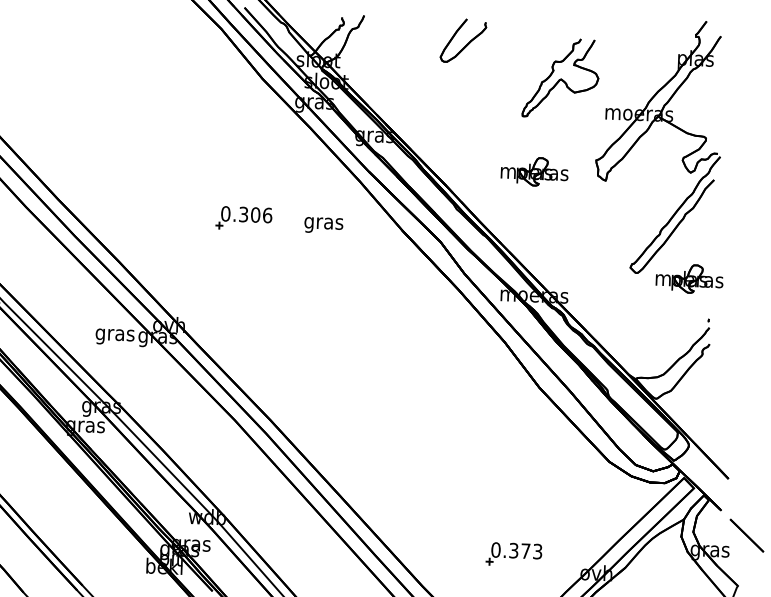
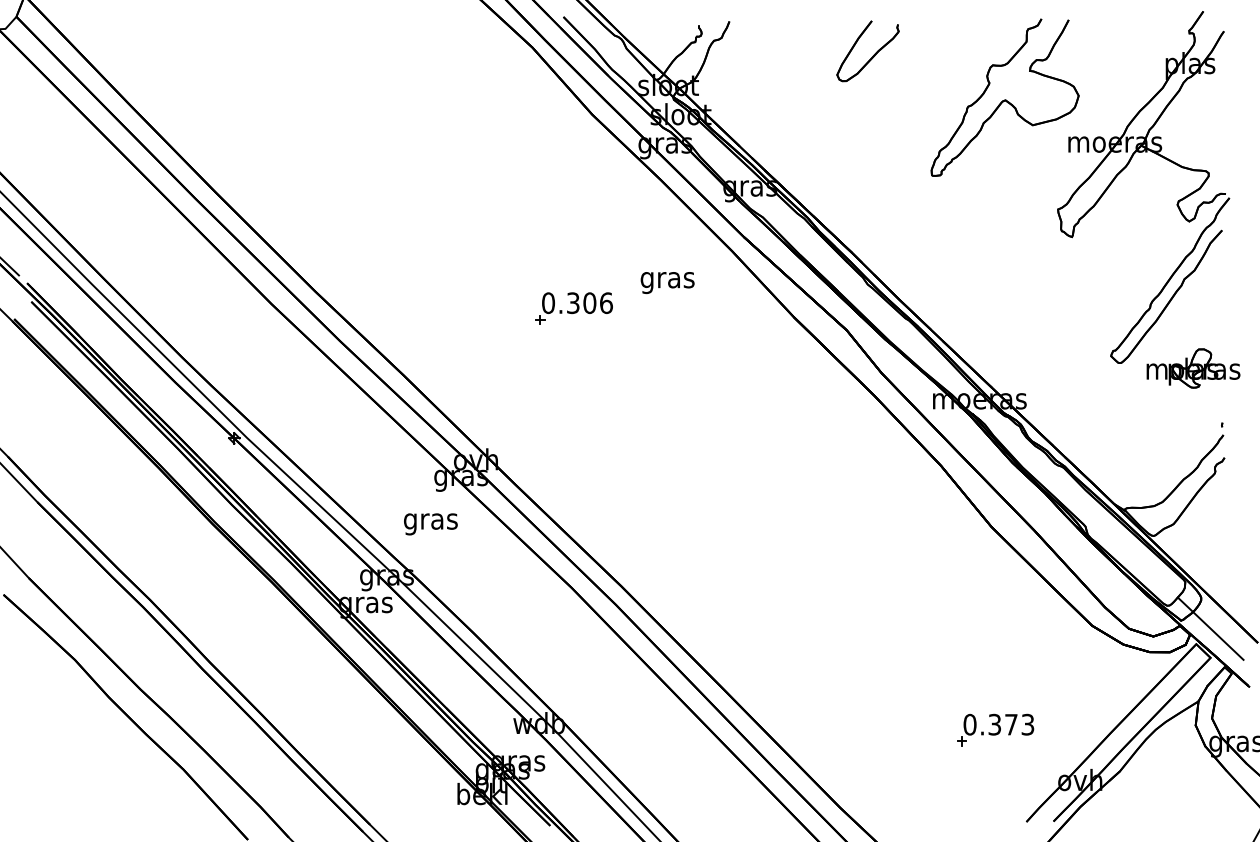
part: (560, 78) -> (1004, 97), size x1.43
part: (534, 171) -> (973, 228), removed
text: (323, 225) -> (667, 283), moved
text: (114, 337) -> (430, 524), moved
line: (694, 467) -> (1210, 628), added
part: (514, 554) -> (995, 729), moved

